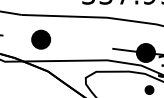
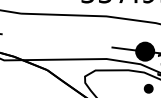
part: (41, 39) -> (40, 38), removed

